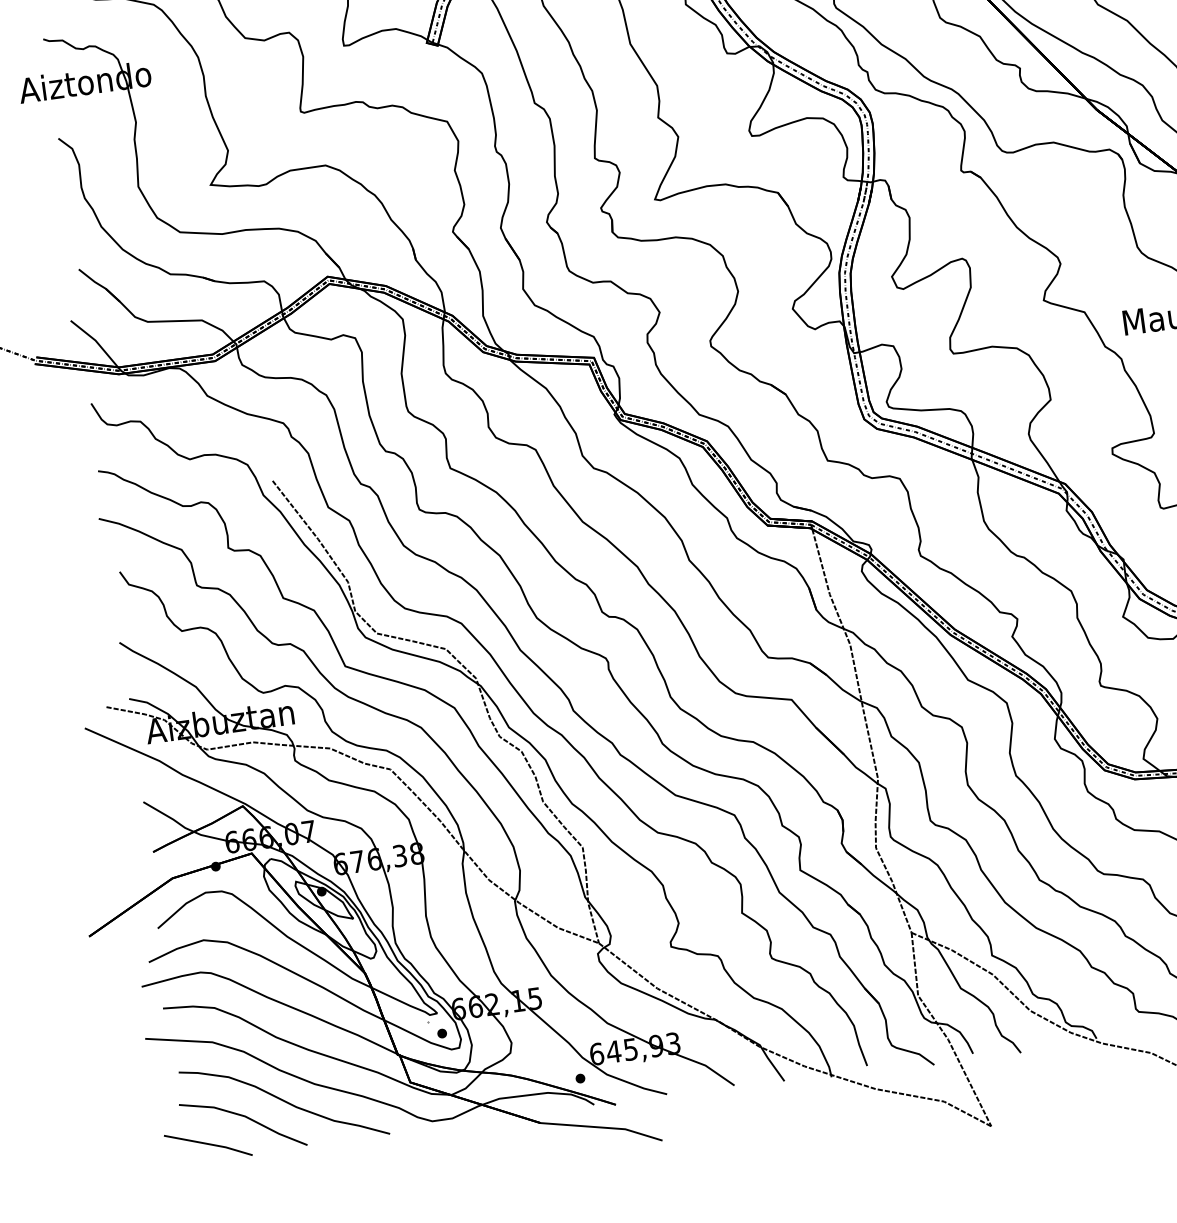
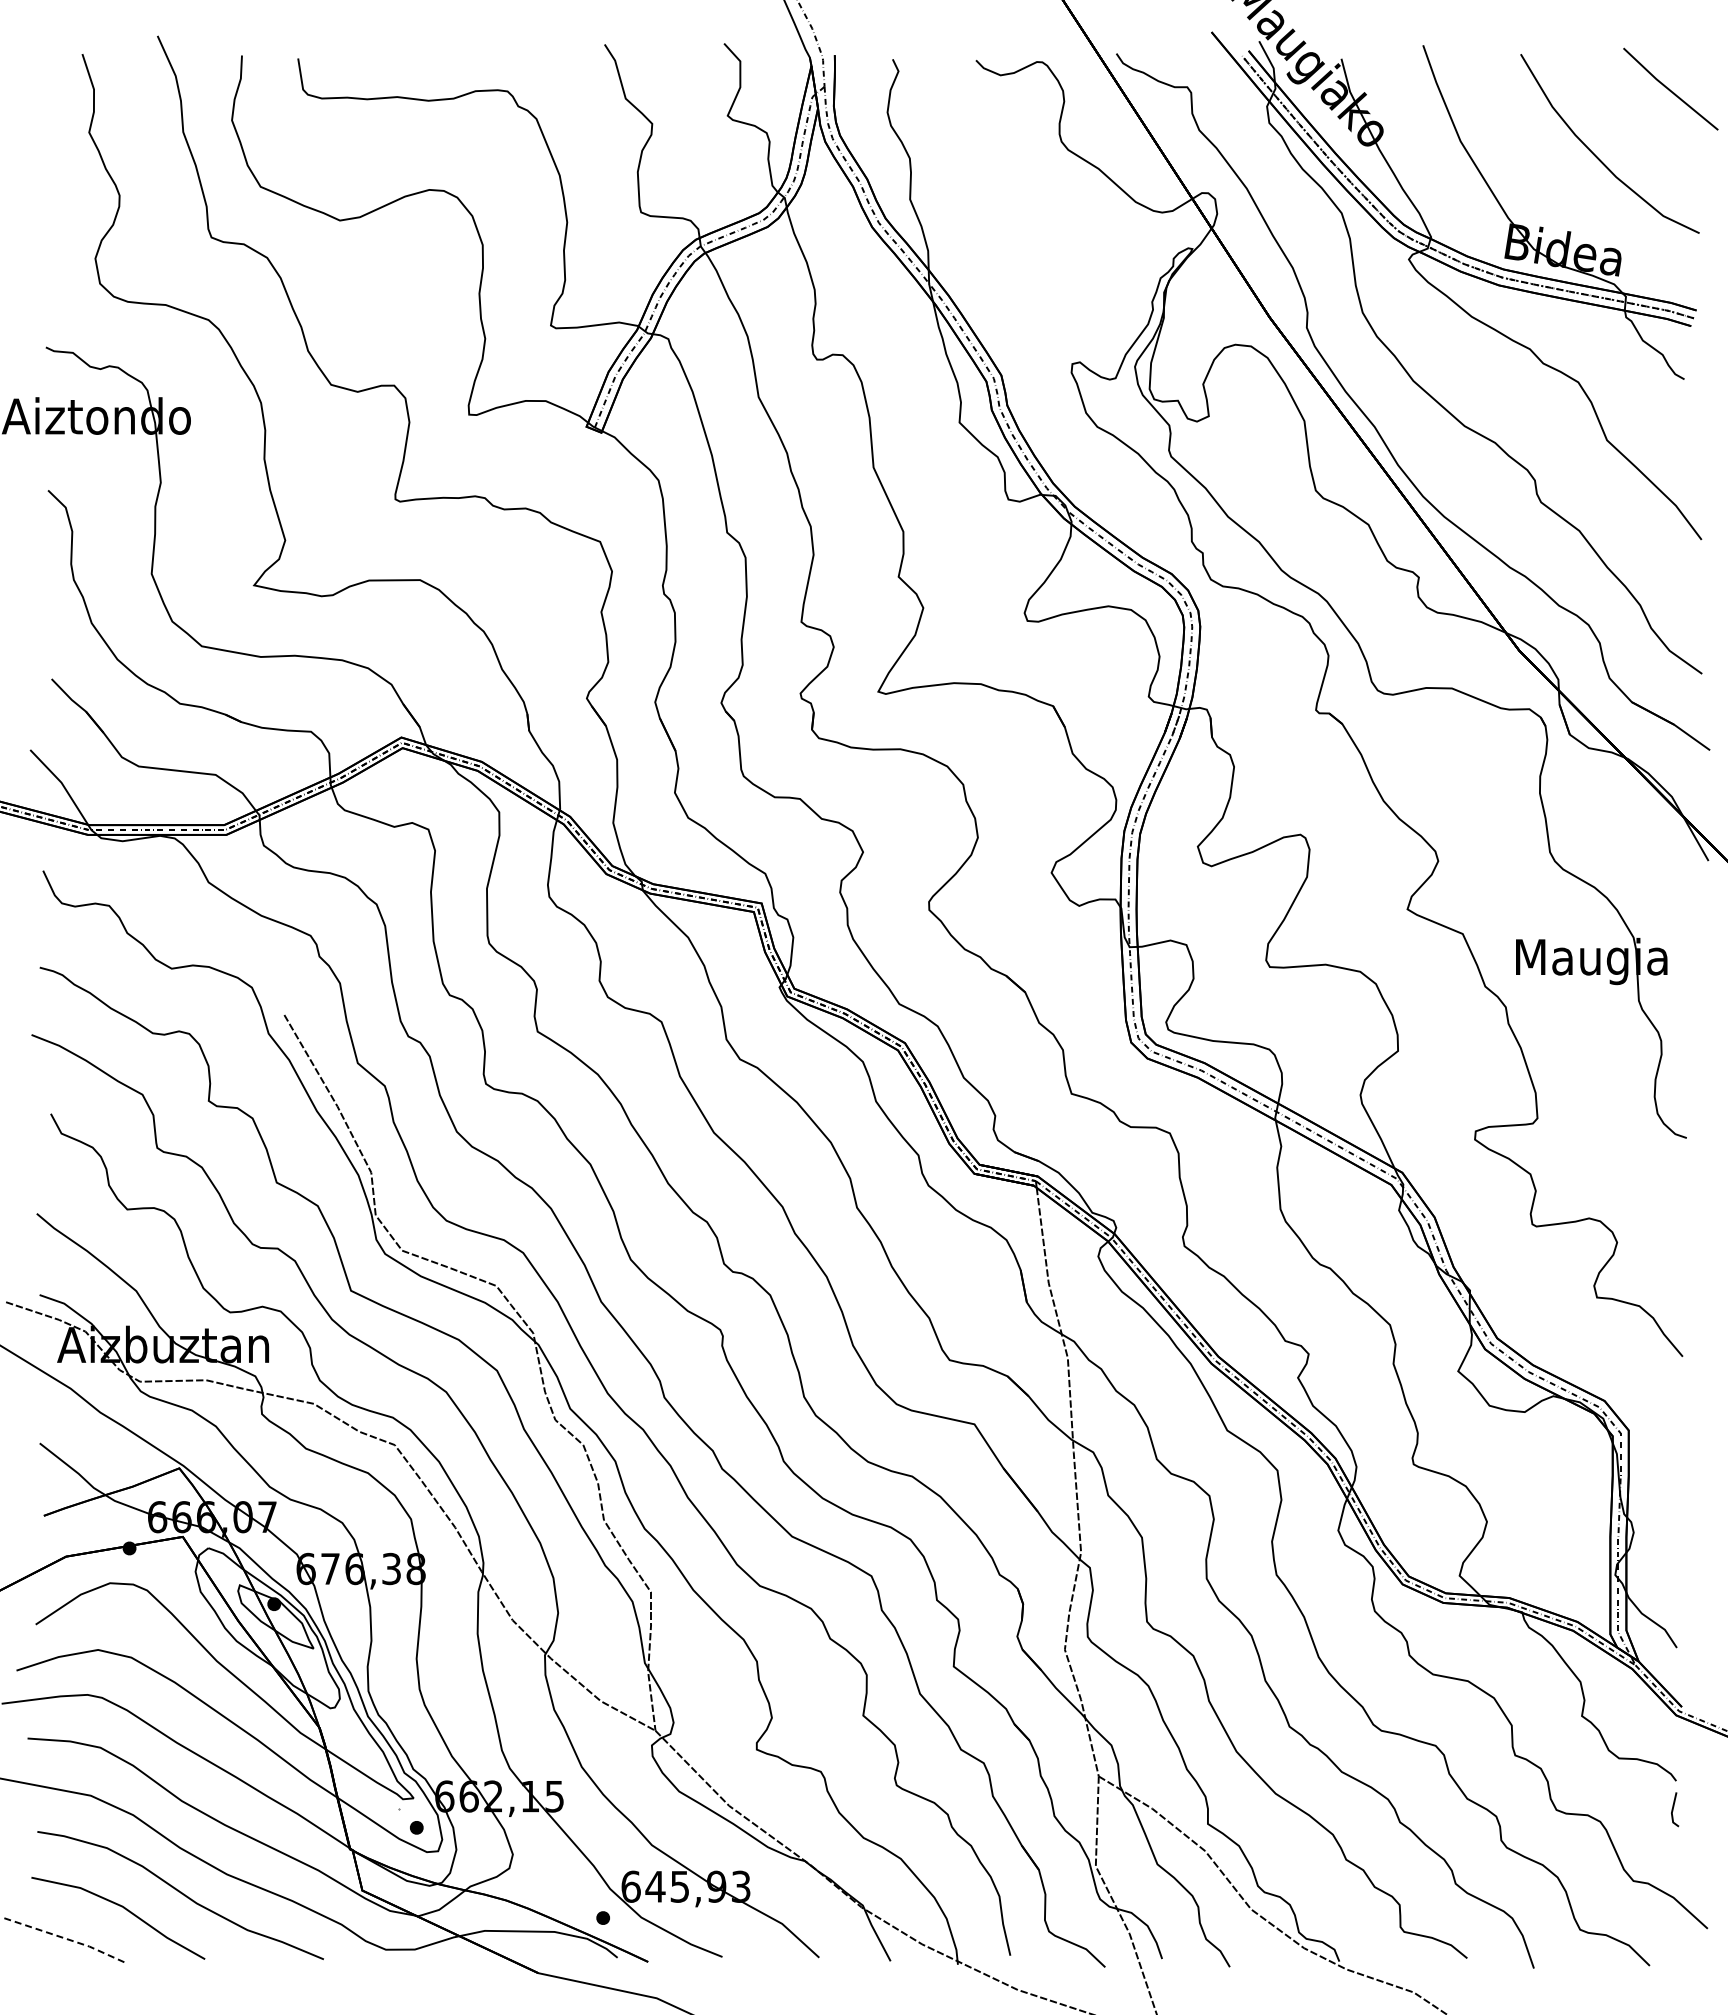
line: (209, 1144) -> (66, 1939), solid -> dashed

